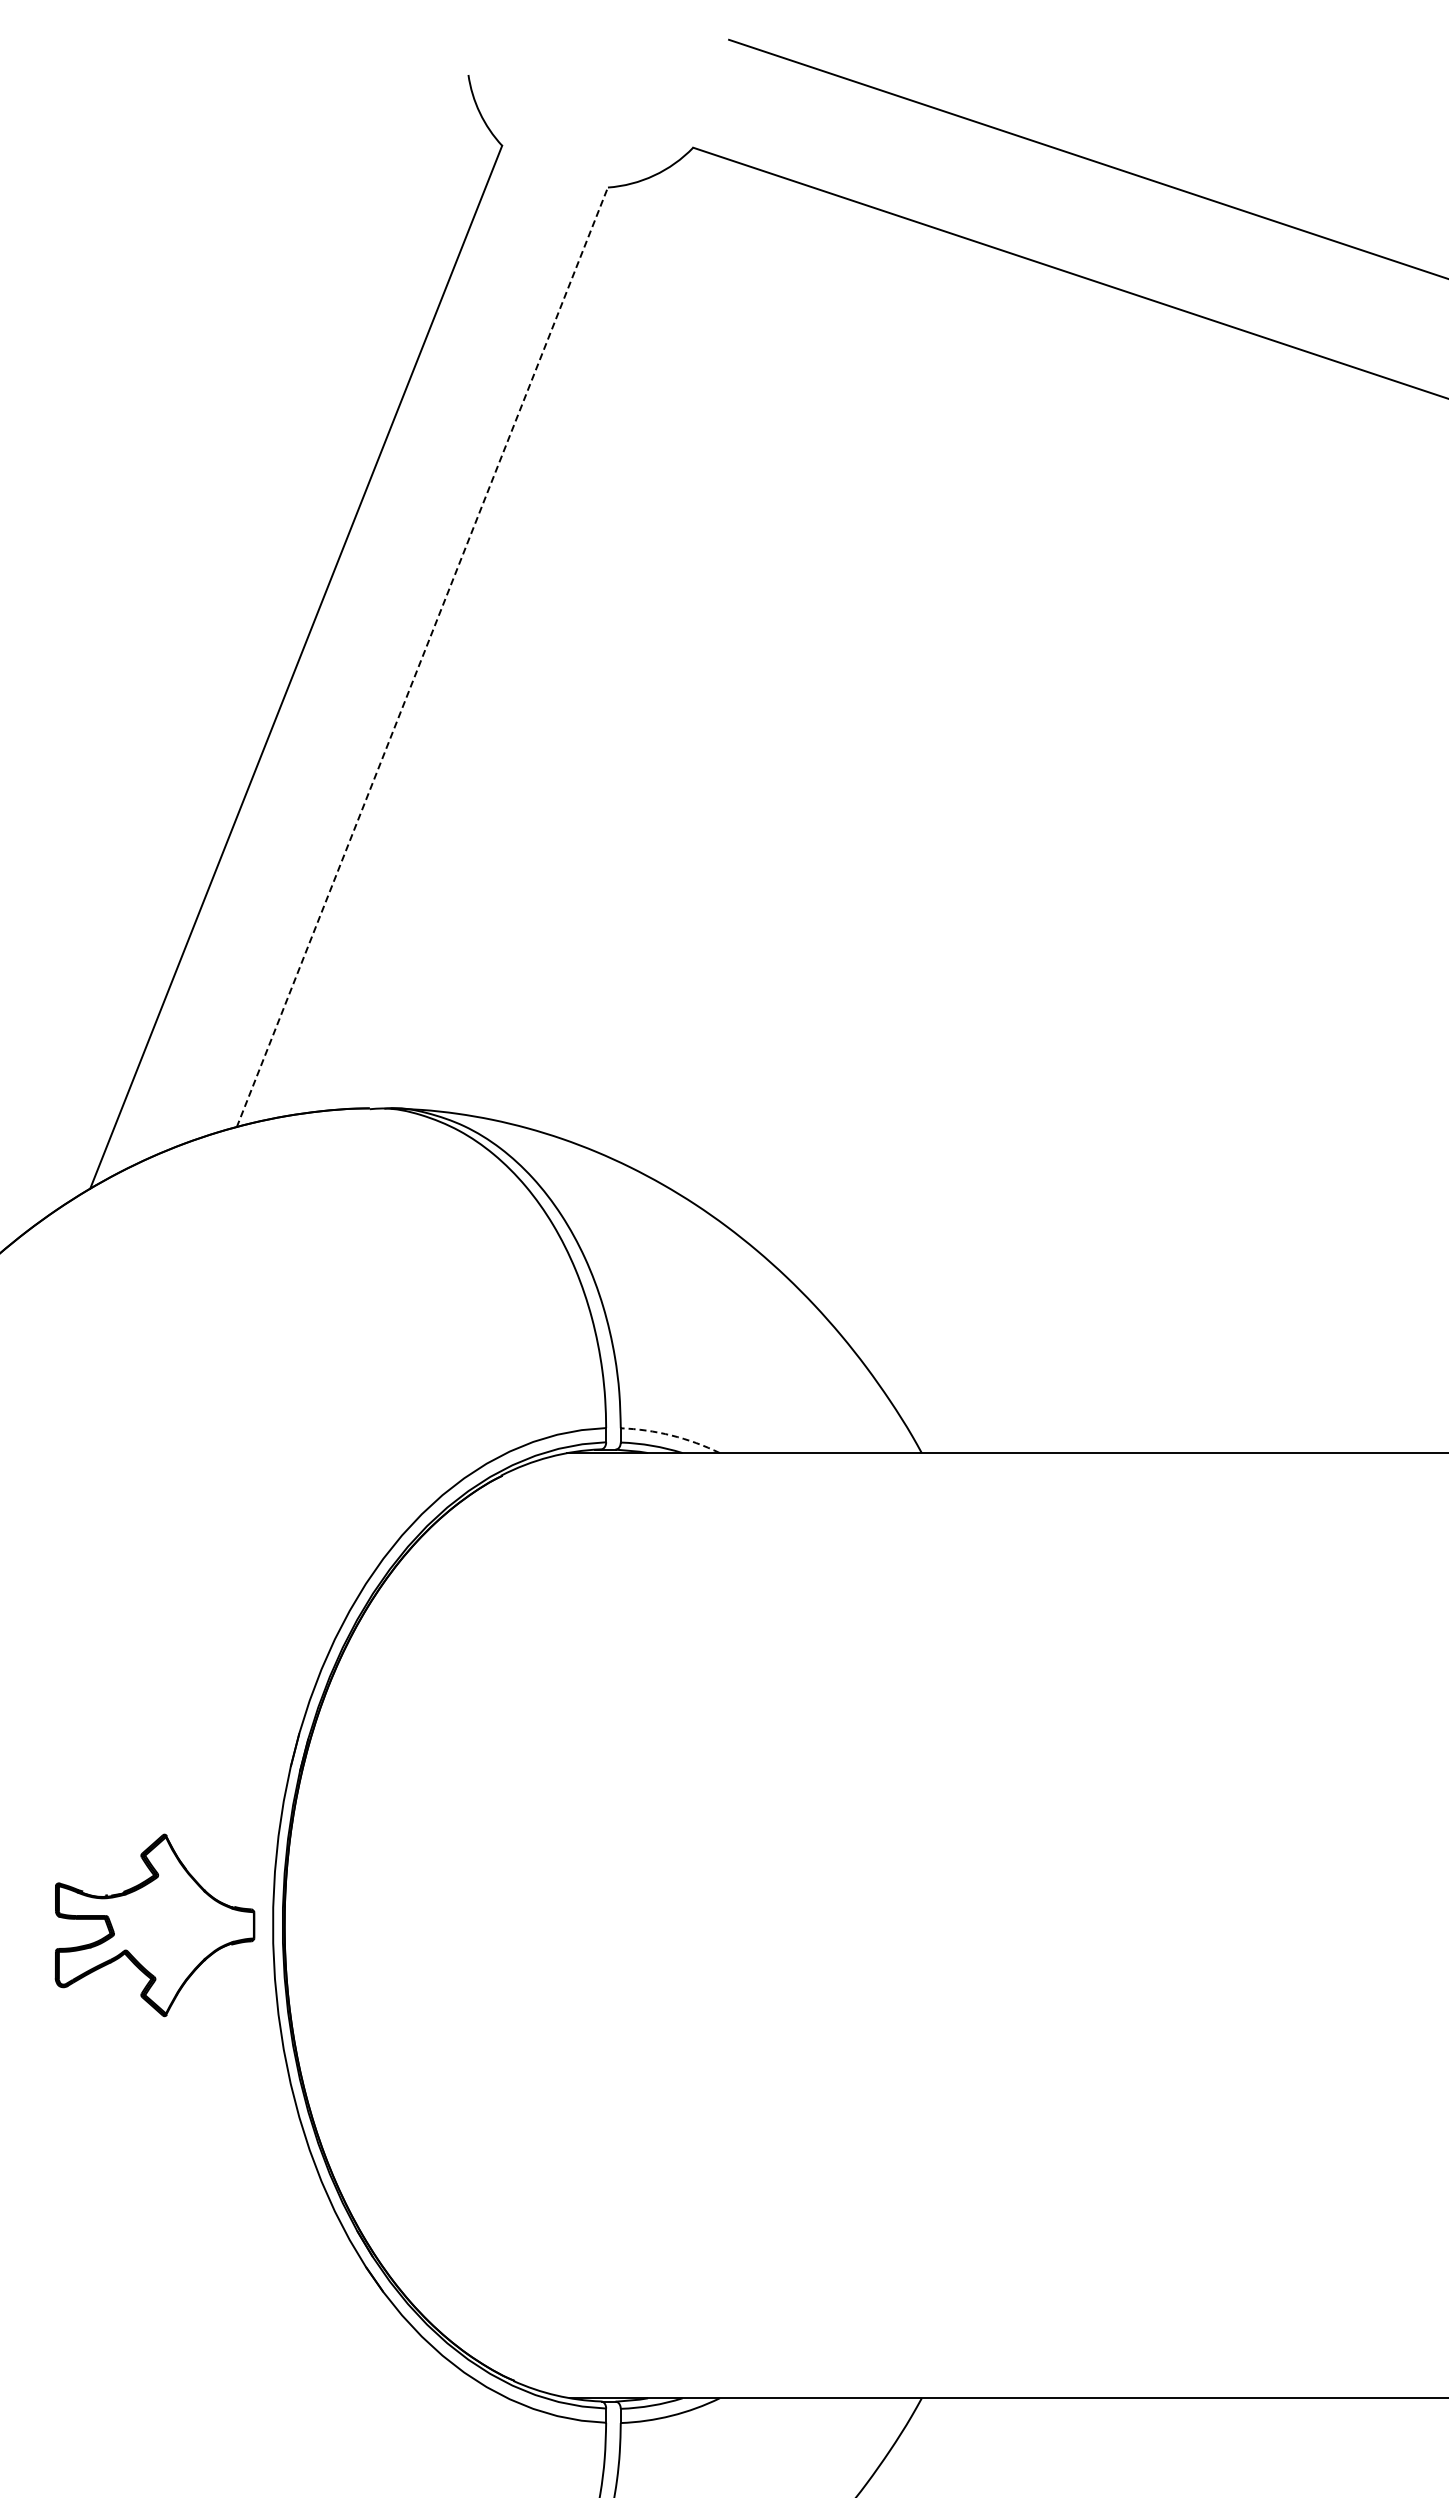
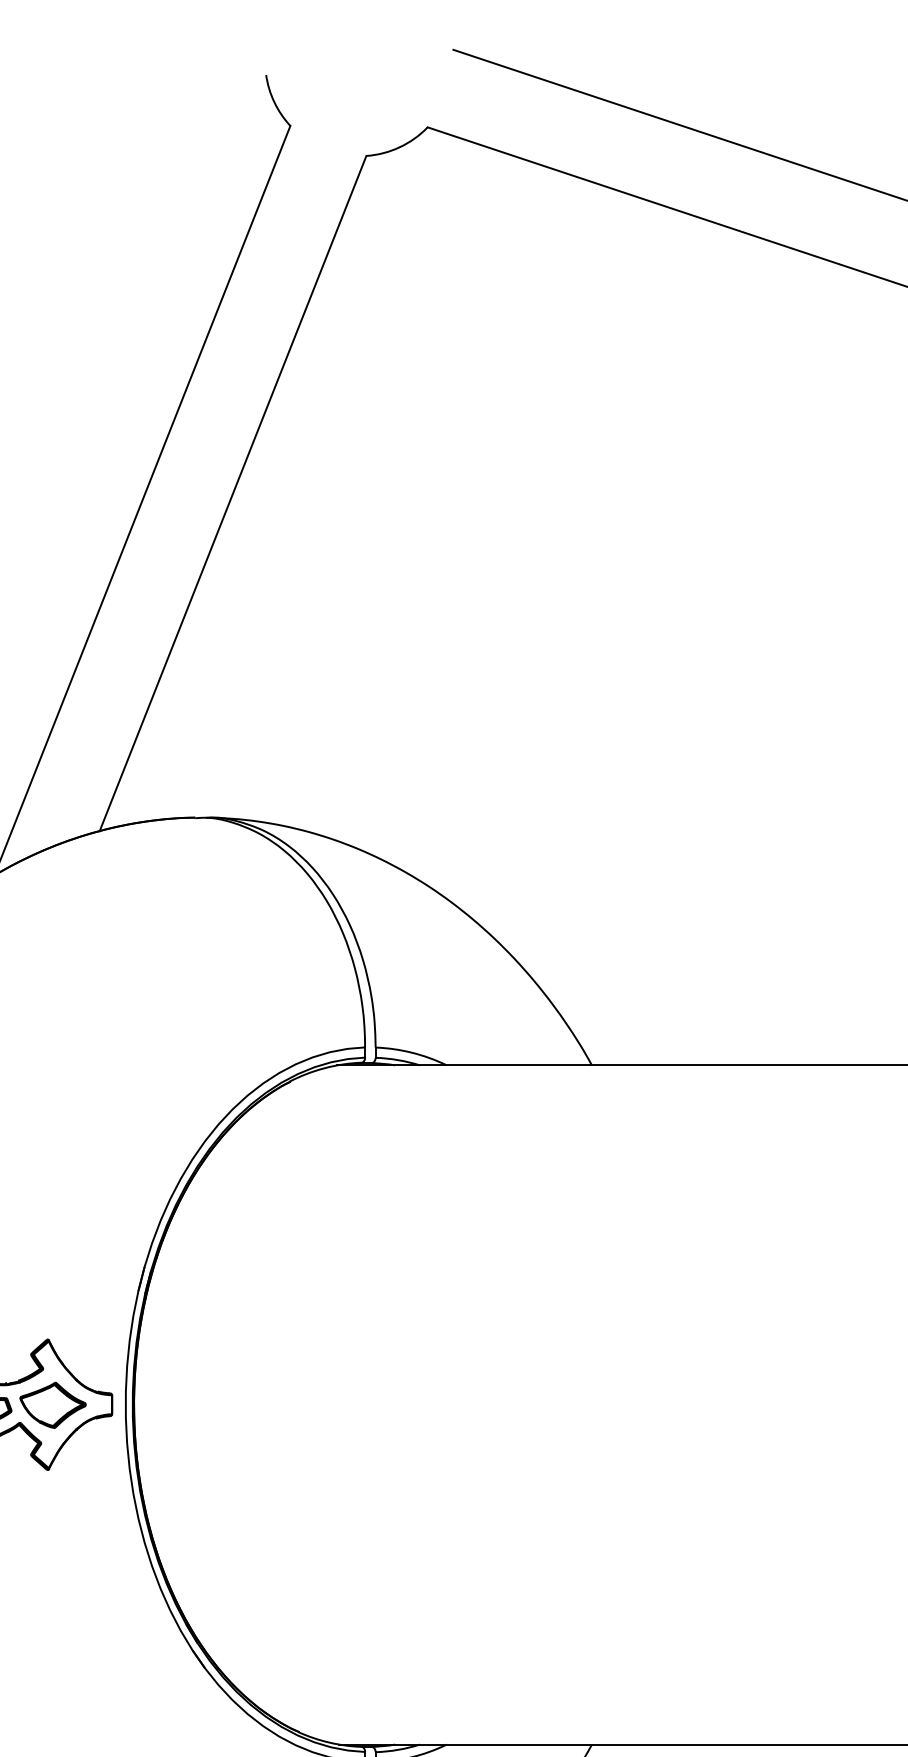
line: (422, 656) -> (233, 492), dashed -> solid
arc: (671, 1435) -> (412, 1052), dashed -> solid
part: (171, 1925) -> (52, 1404), added

